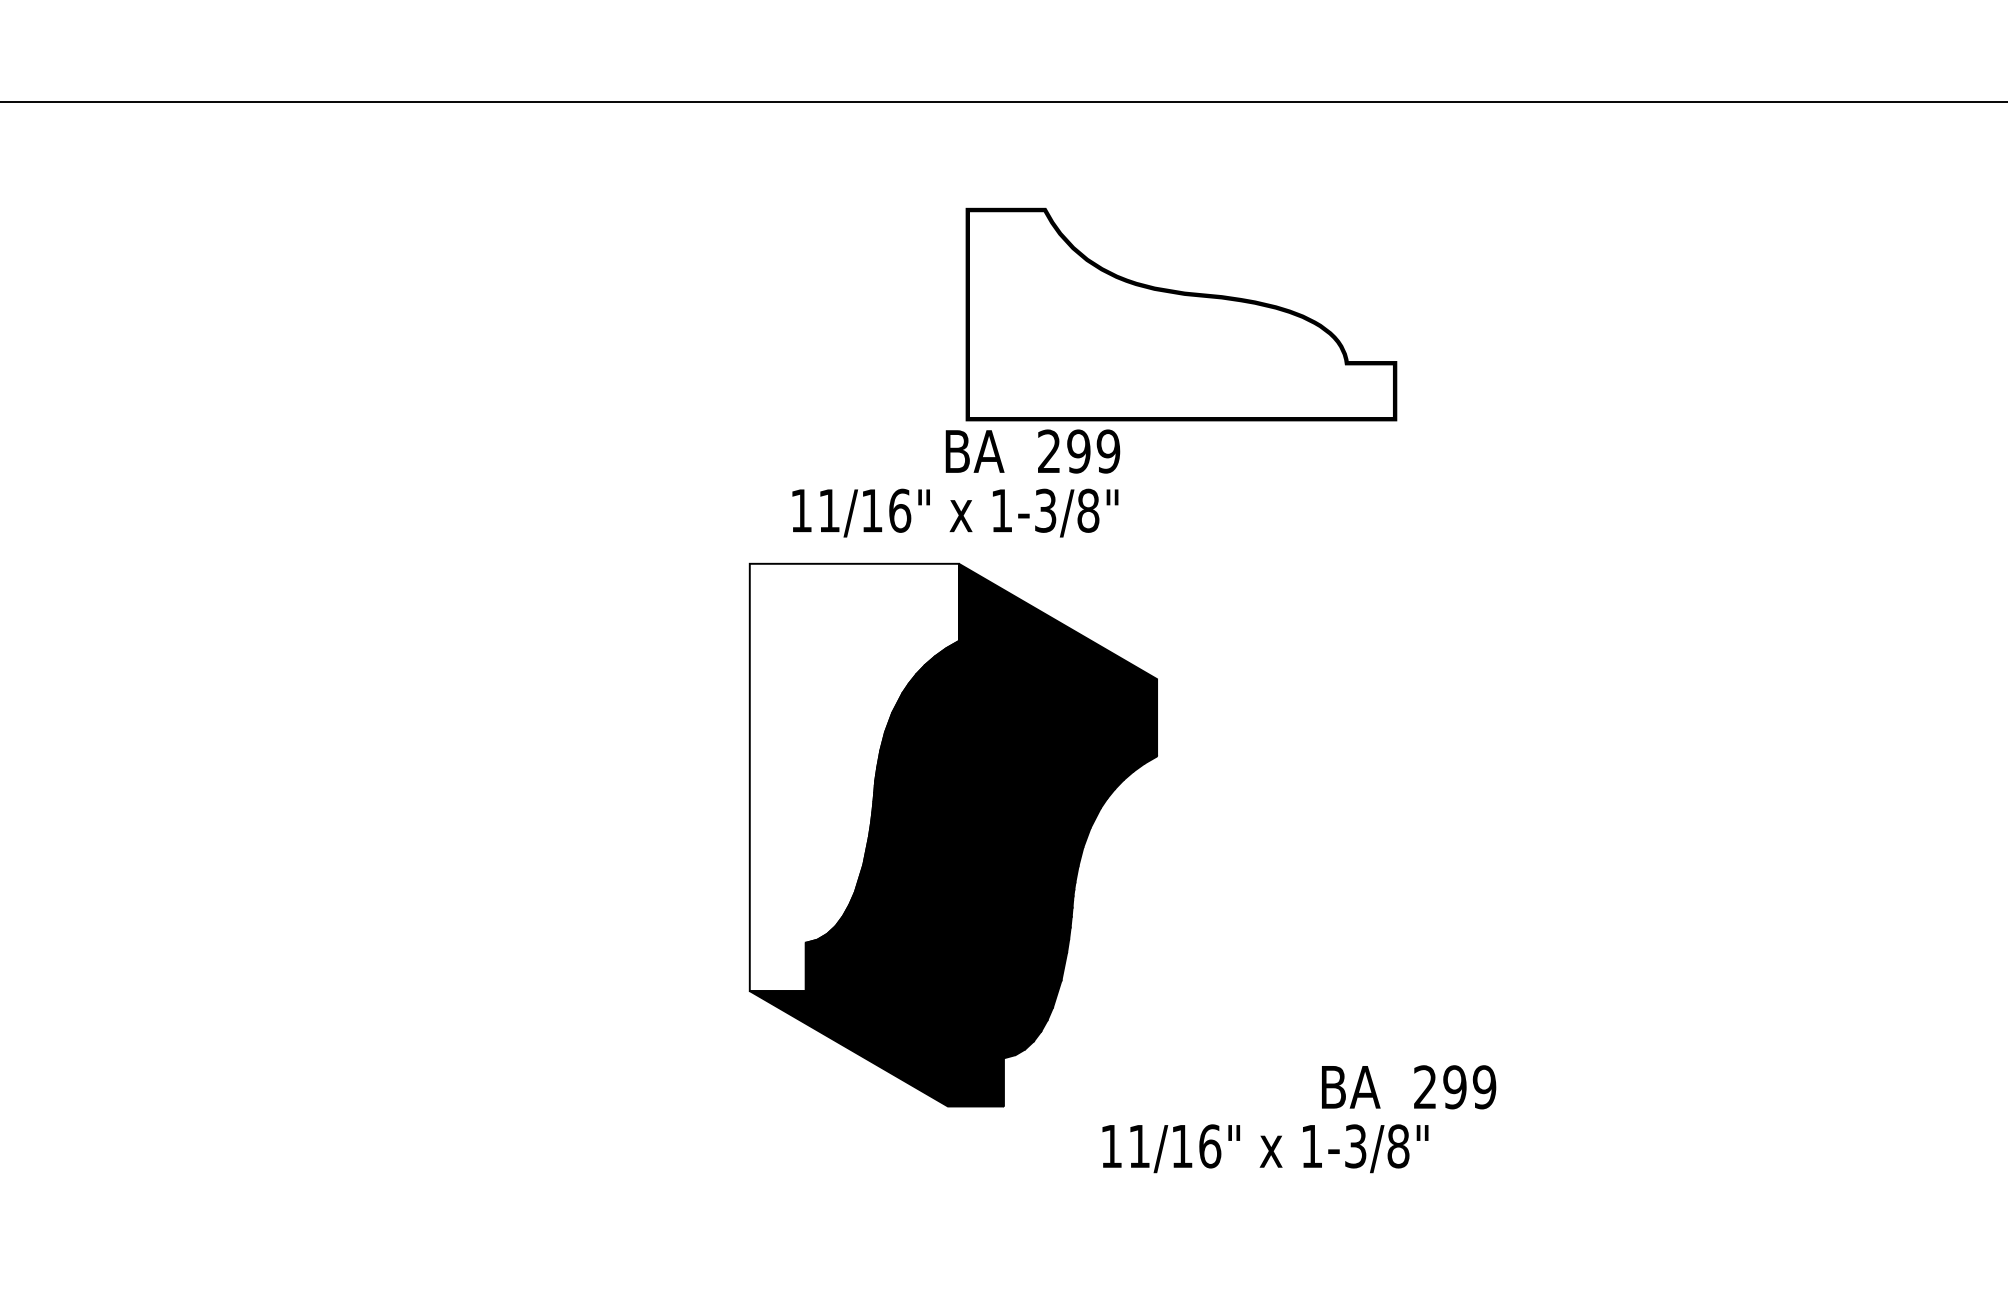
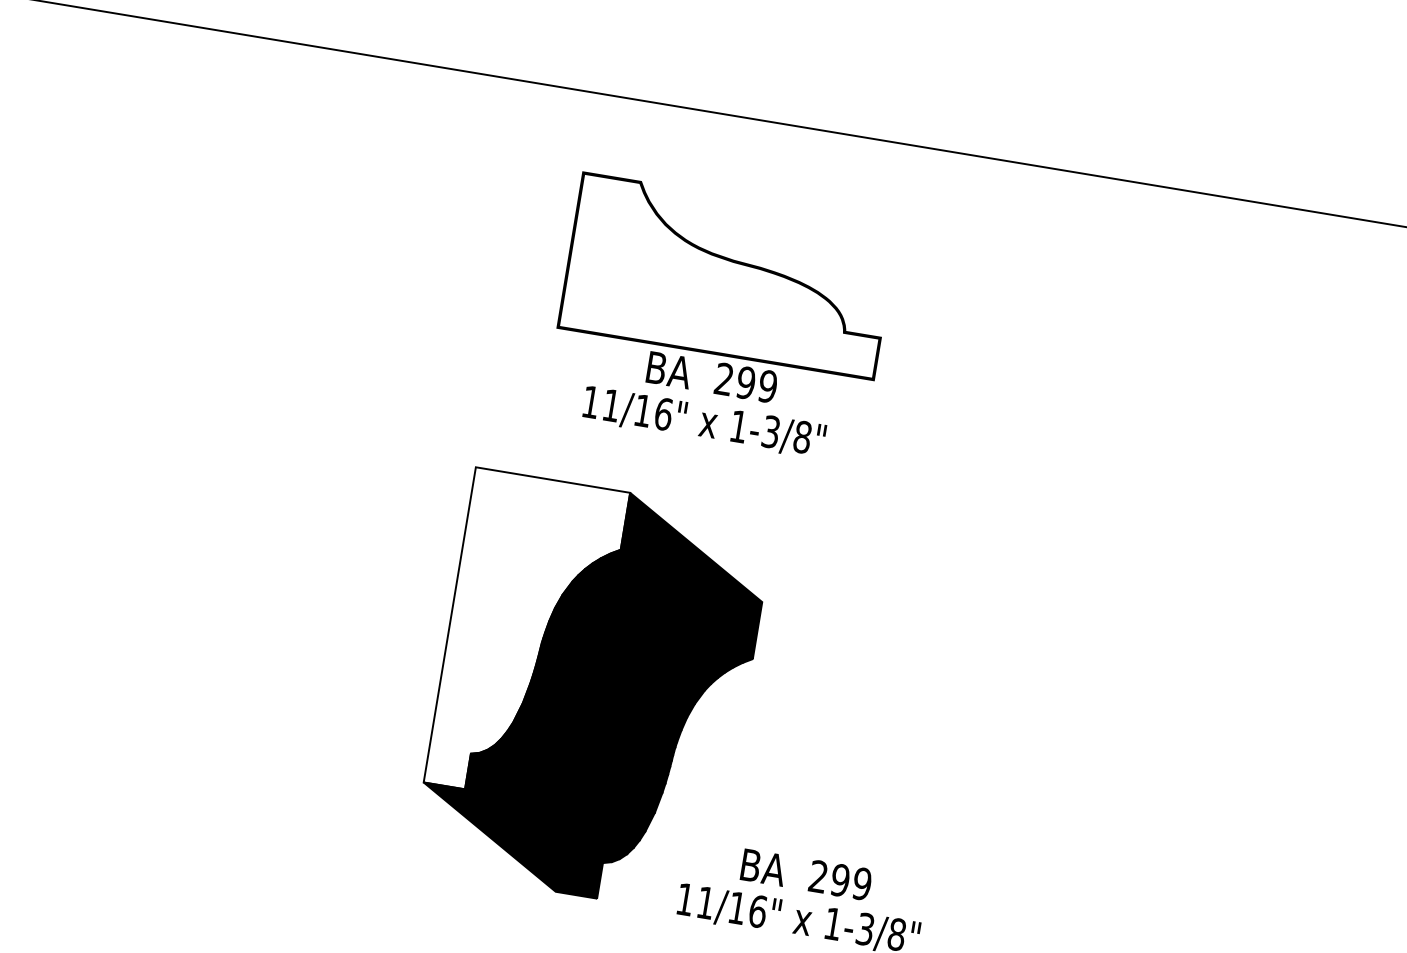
part: (1181, 314) -> (728, 276), moved
text: (955, 512) -> (704, 422), moved
part: (952, 834) -> (592, 691), moved
text: (1409, 1087) -> (806, 875), moved

